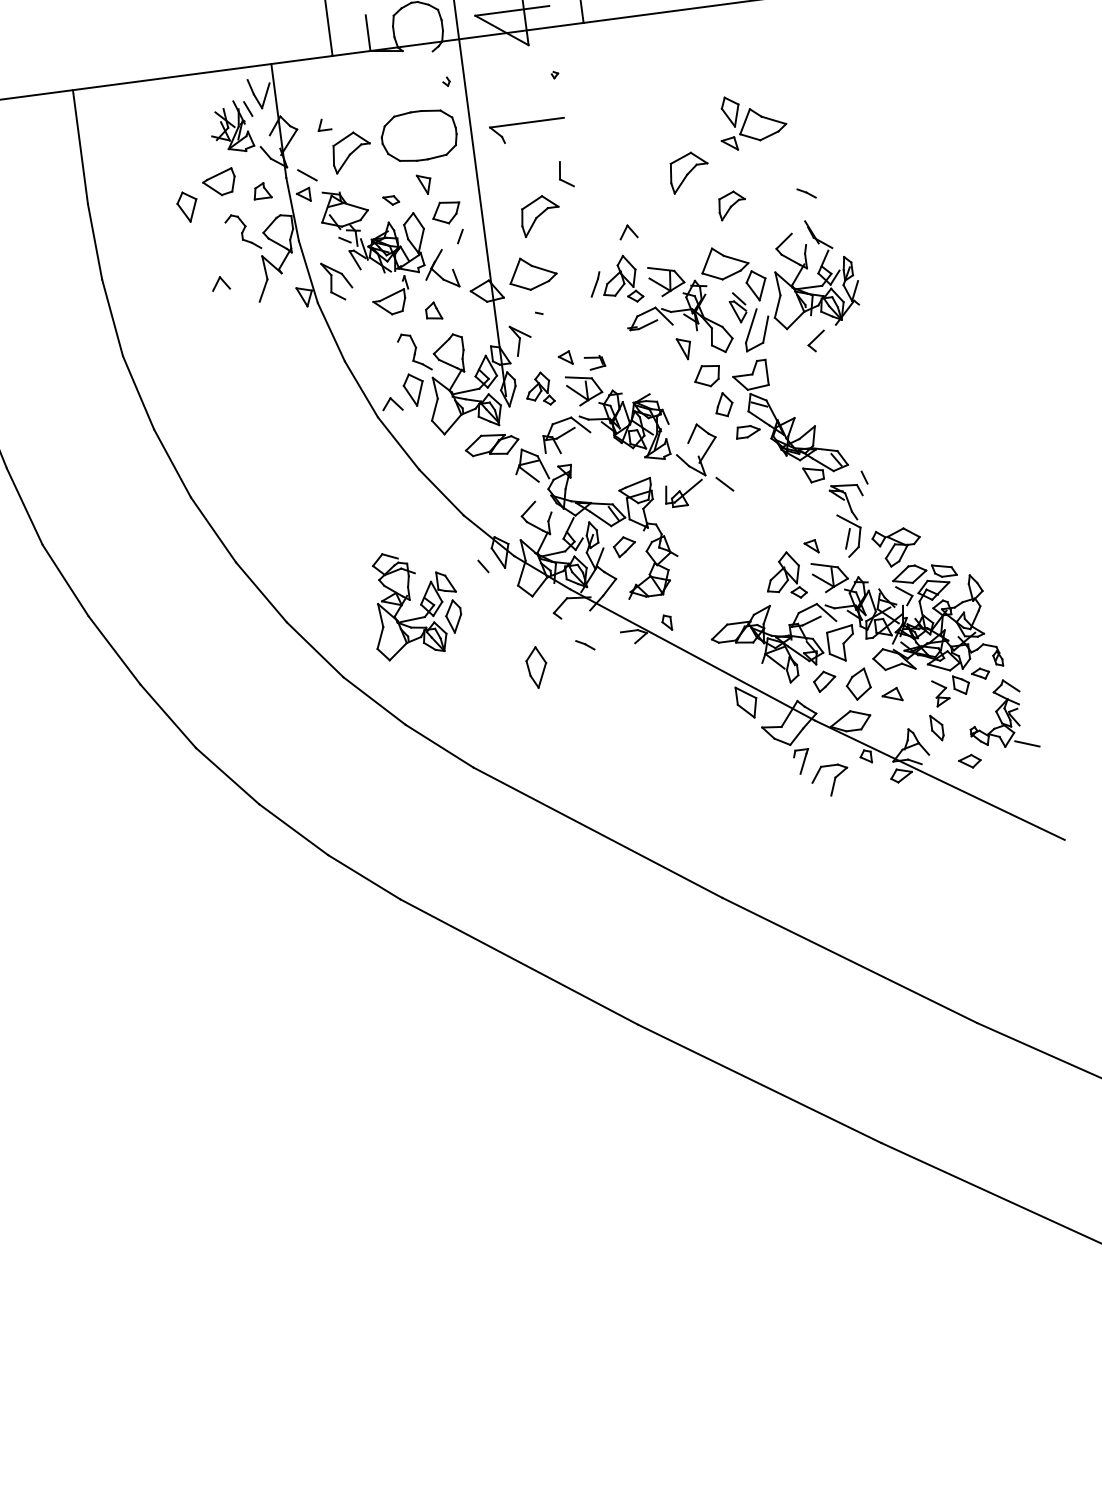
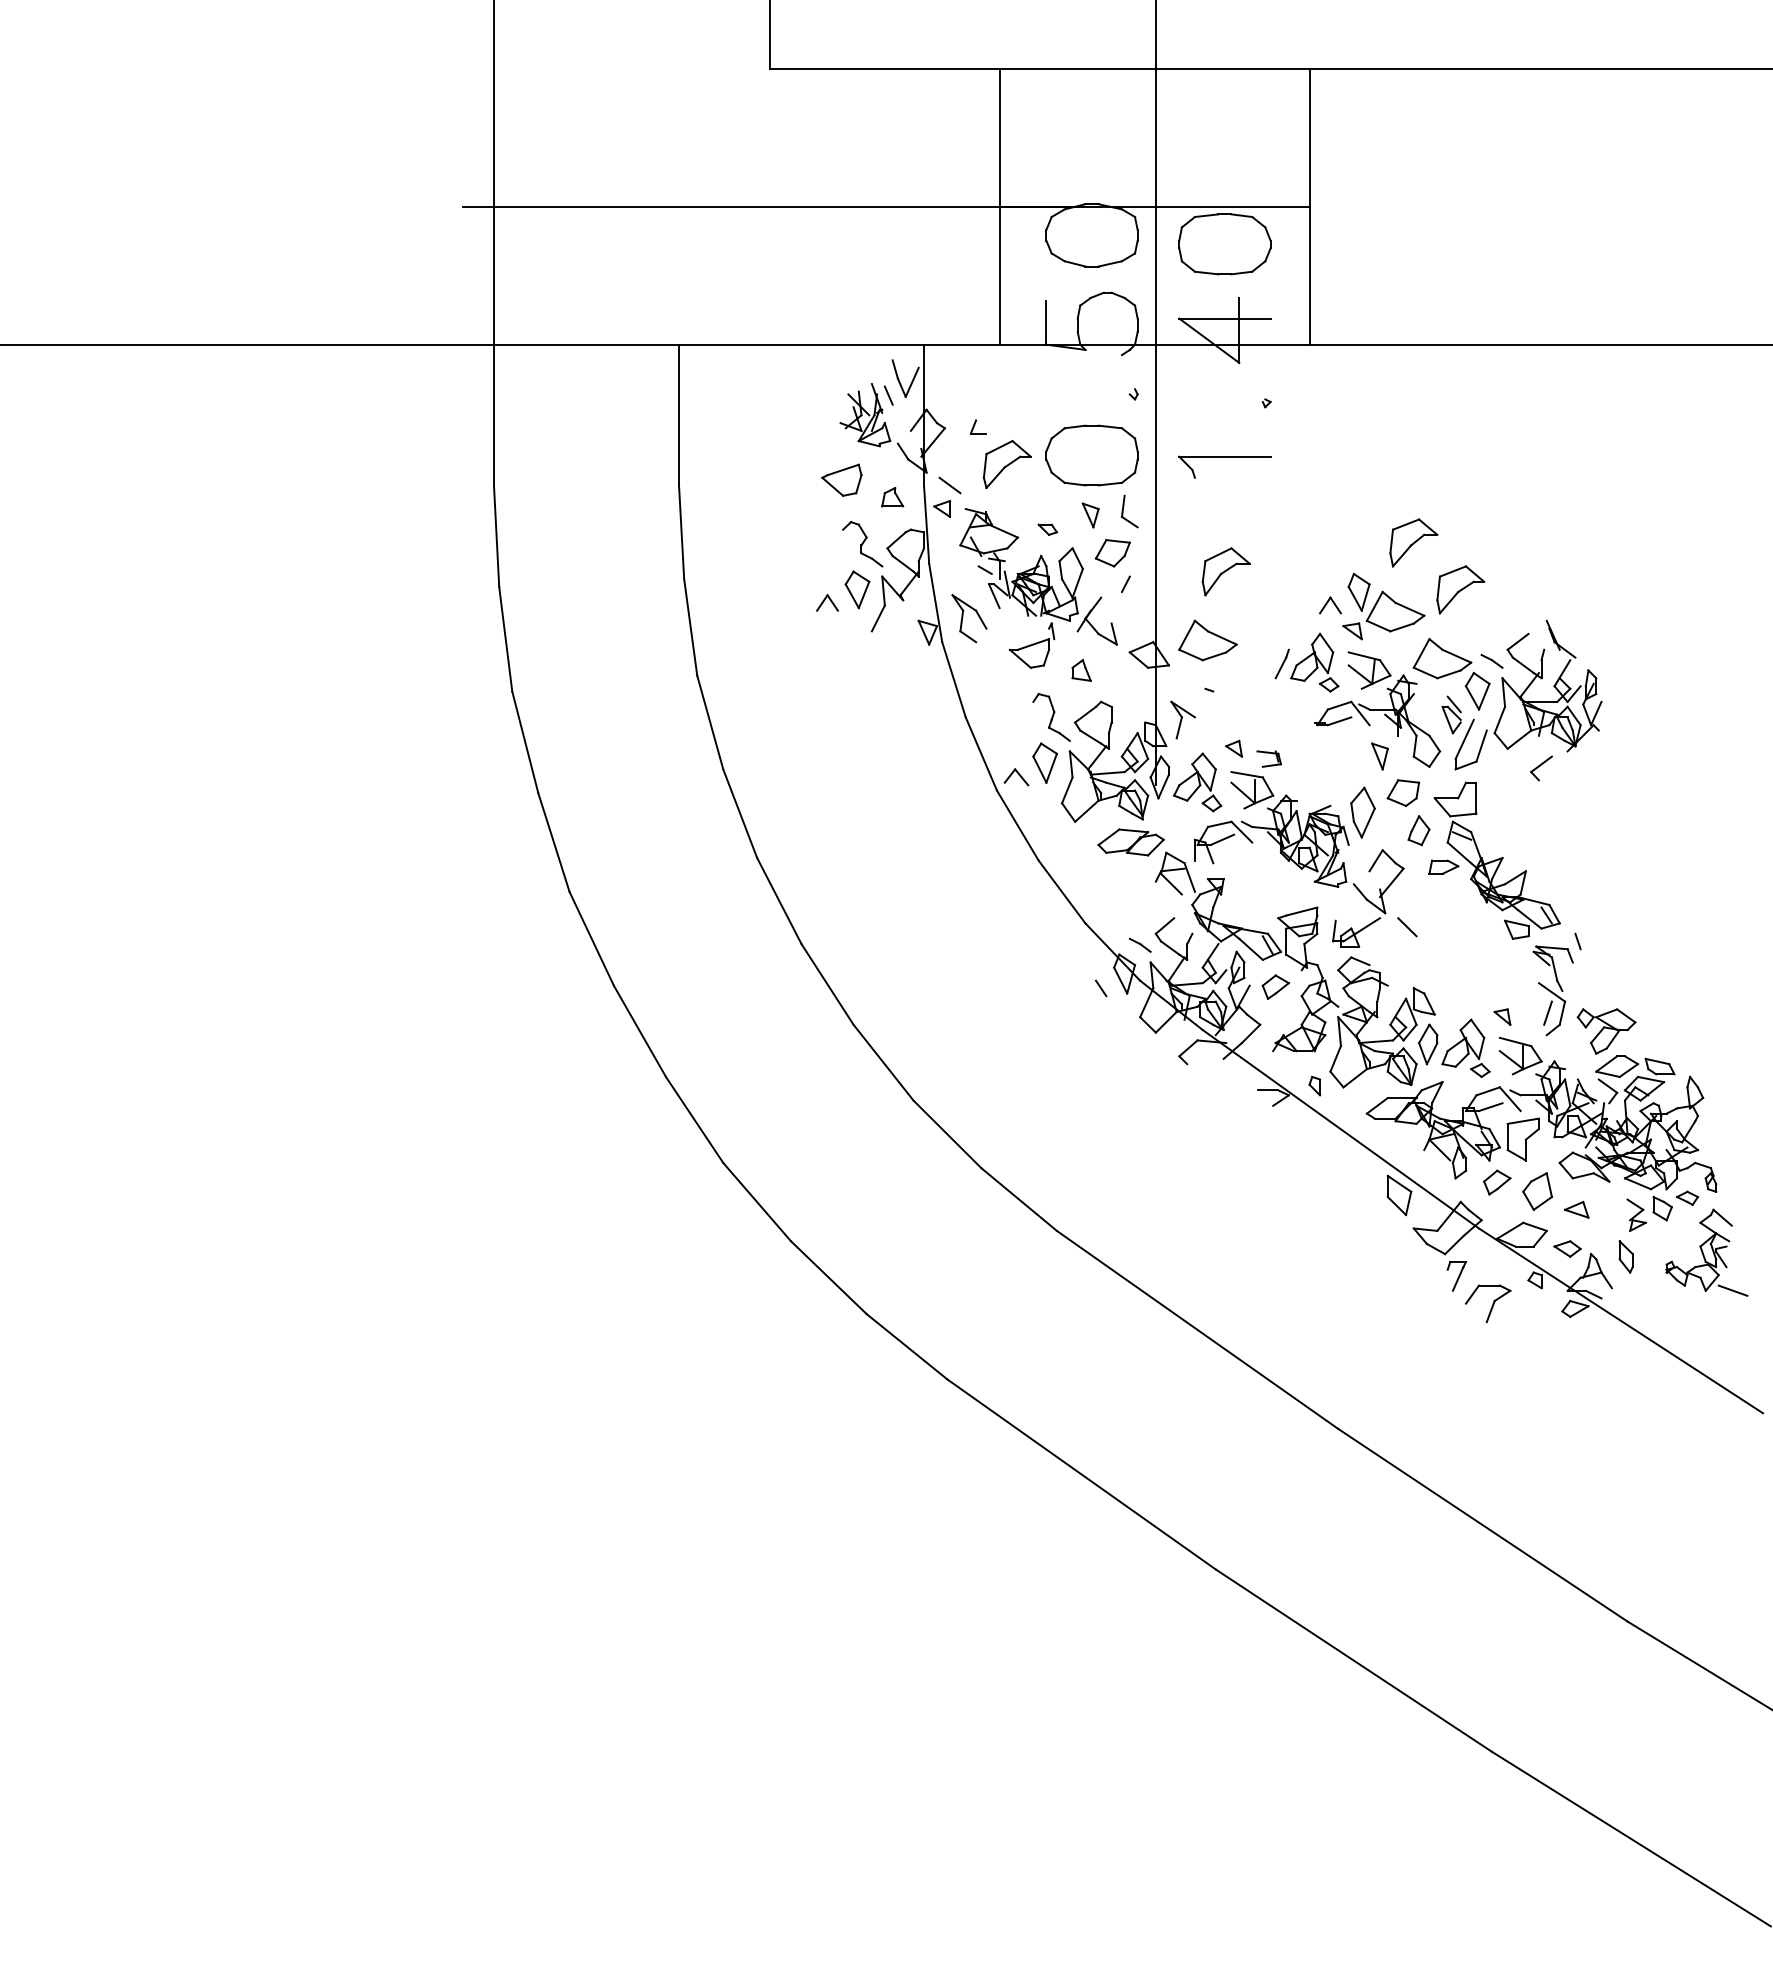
part: (752, 120) -> (1383, 606), moved
part: (565, 174) -> (1129, 511), moved
part: (806, 193) -> (1491, 661), moved
part: (731, 205) -> (1460, 589), size x1.43
part: (187, 206) -> (857, 589), moved
part: (539, 389) -> (1197, 782), size x1.43
part: (420, 604) -> (1389, 1024), moved
part: (584, 644) -> (1139, 944), moved
part: (536, 667) -> (1362, 812), moved
part: (969, 761) -> (1567, 1248), moved

